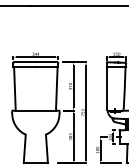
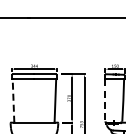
line: (106, 88) -> (105, 100), solid -> dashed
line: (14, 89) -> (13, 101), solid -> dashed

